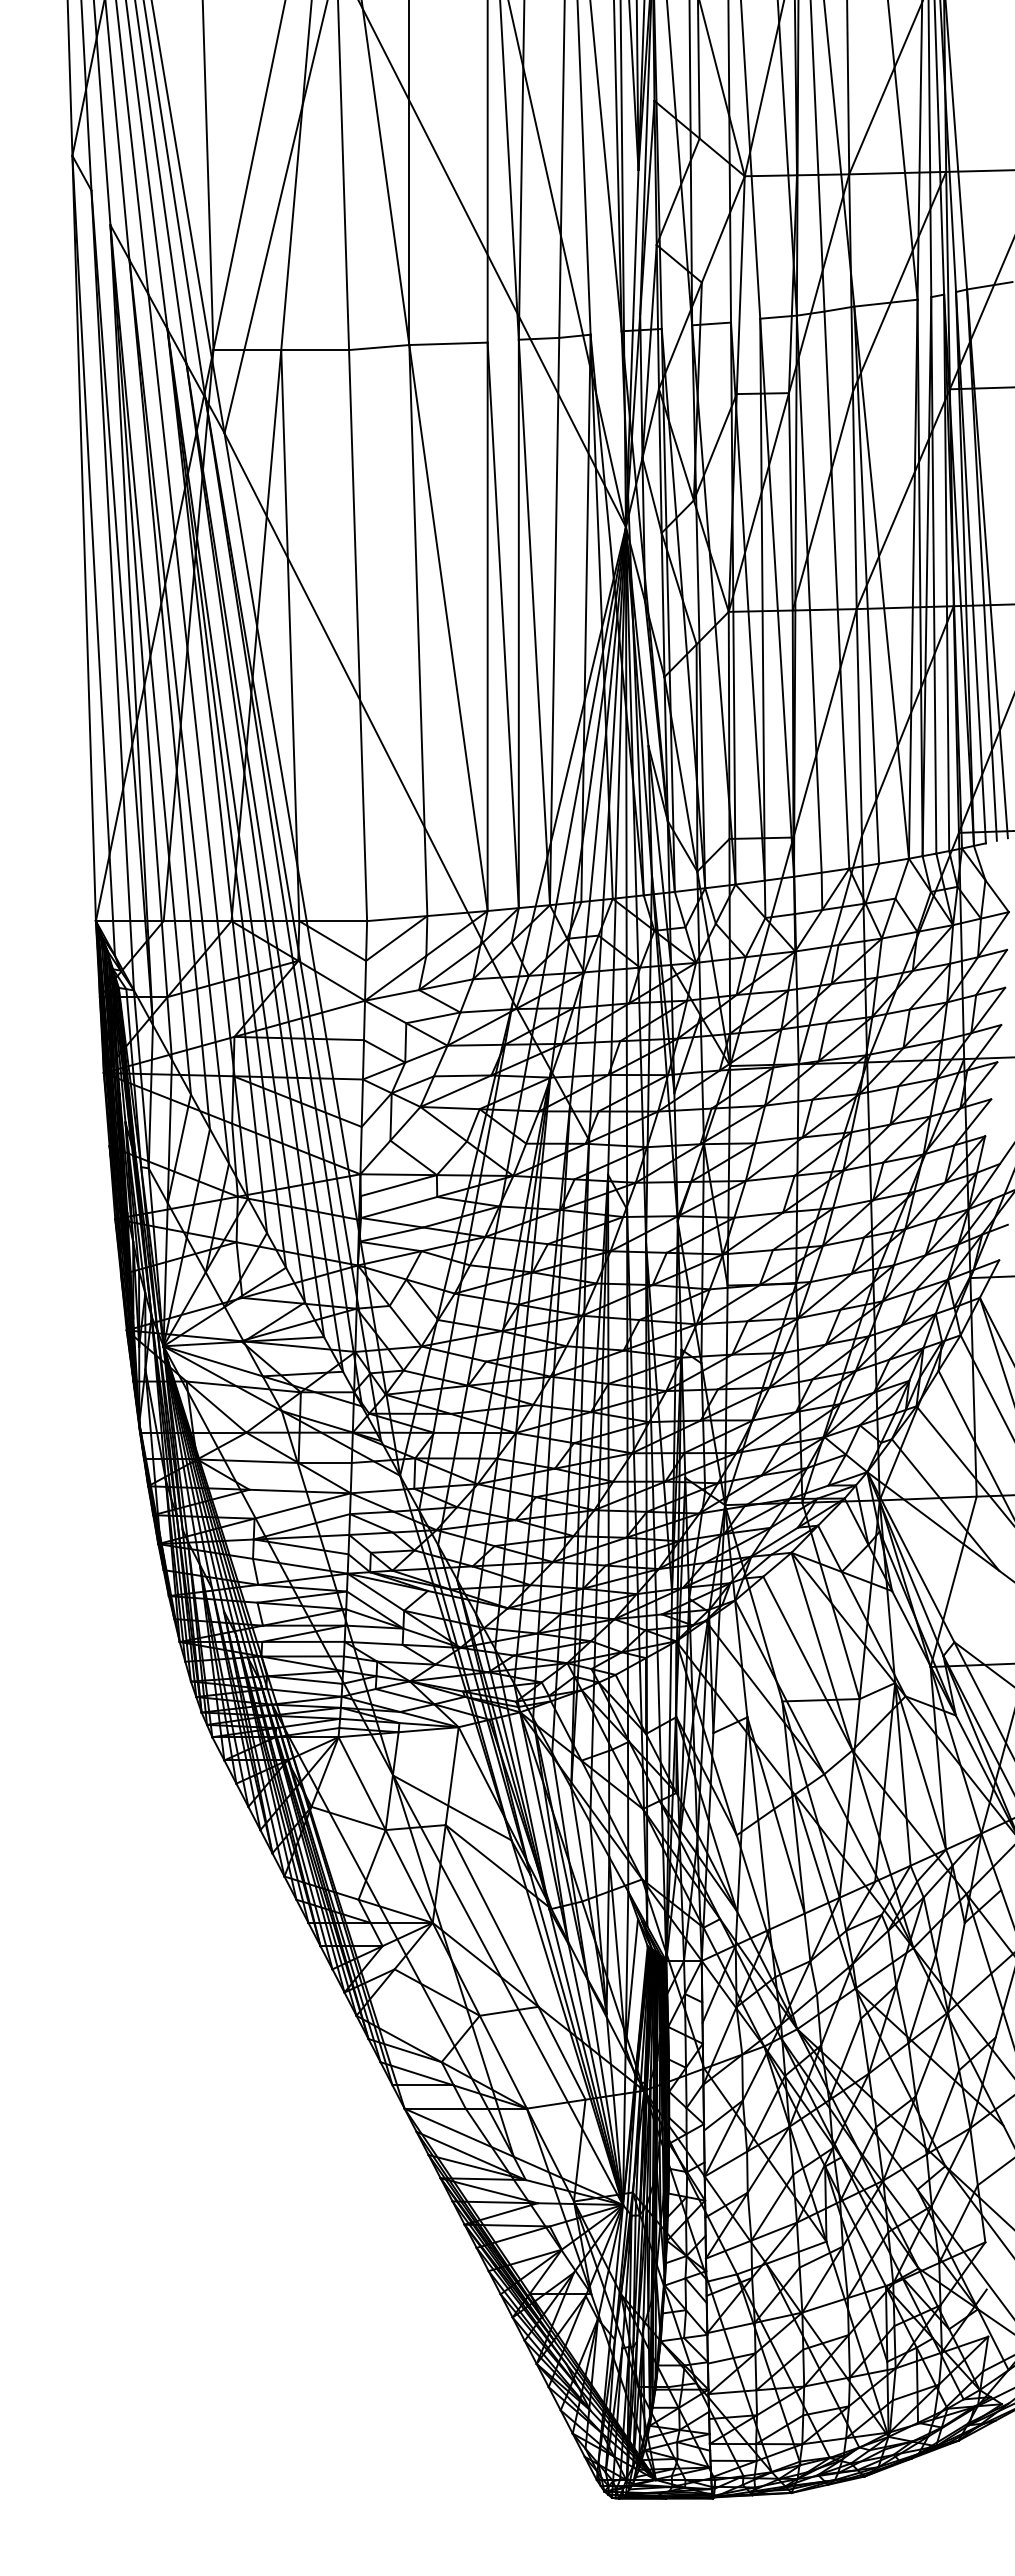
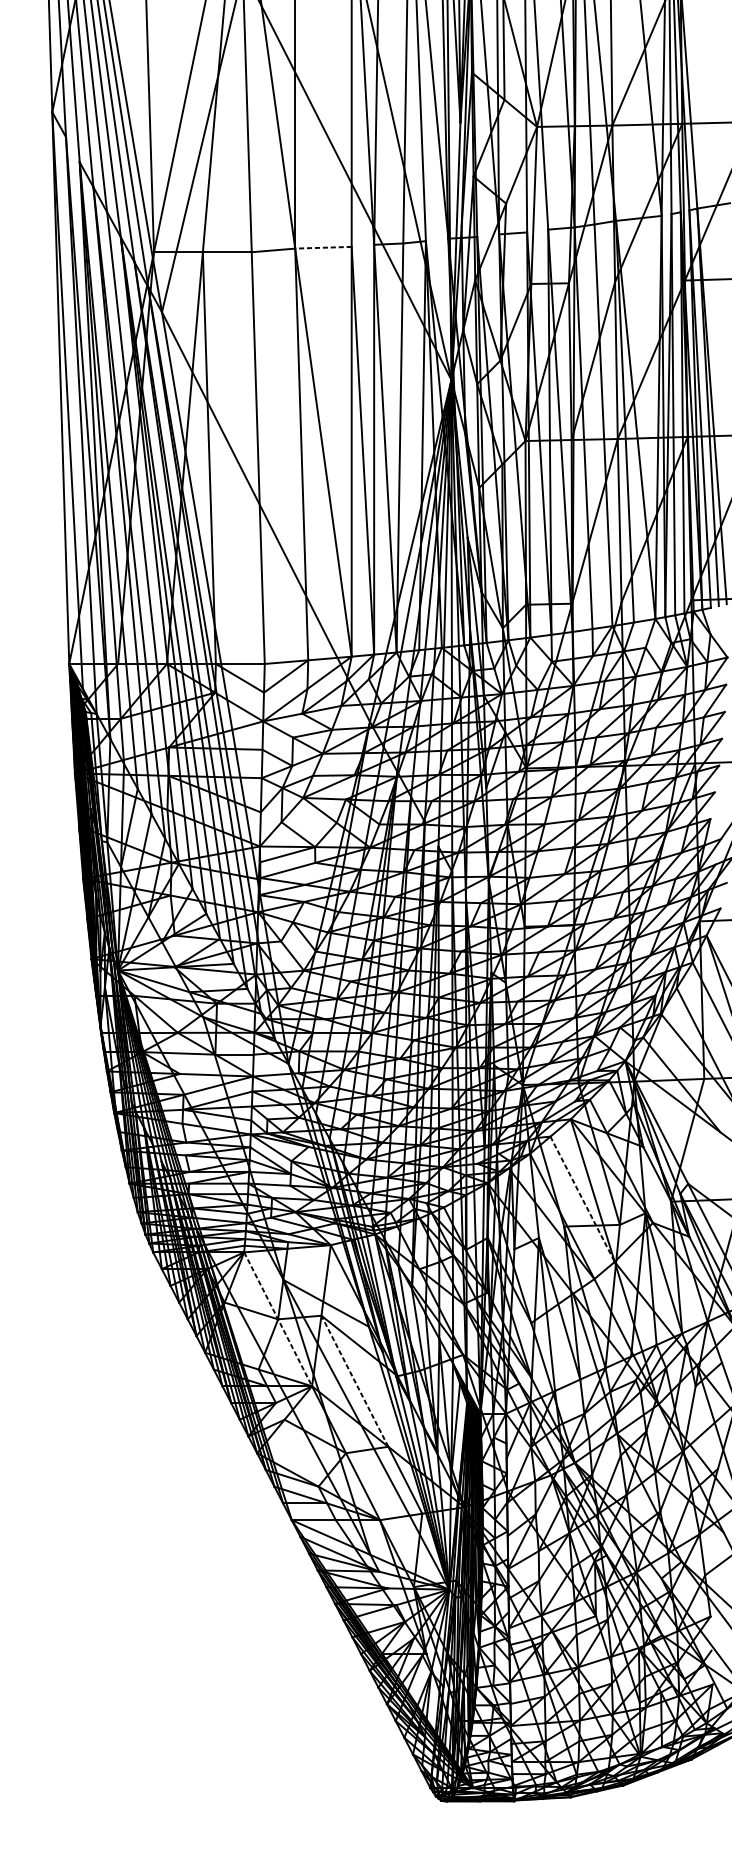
line: (448, 343) -> (323, 247), solid -> dashed
line: (807, 1663) -> (582, 1199), solid -> dashed
line: (385, 1830) -> (278, 1319), solid -> dashed
line: (491, 1915) -> (354, 1380), solid -> dashed

